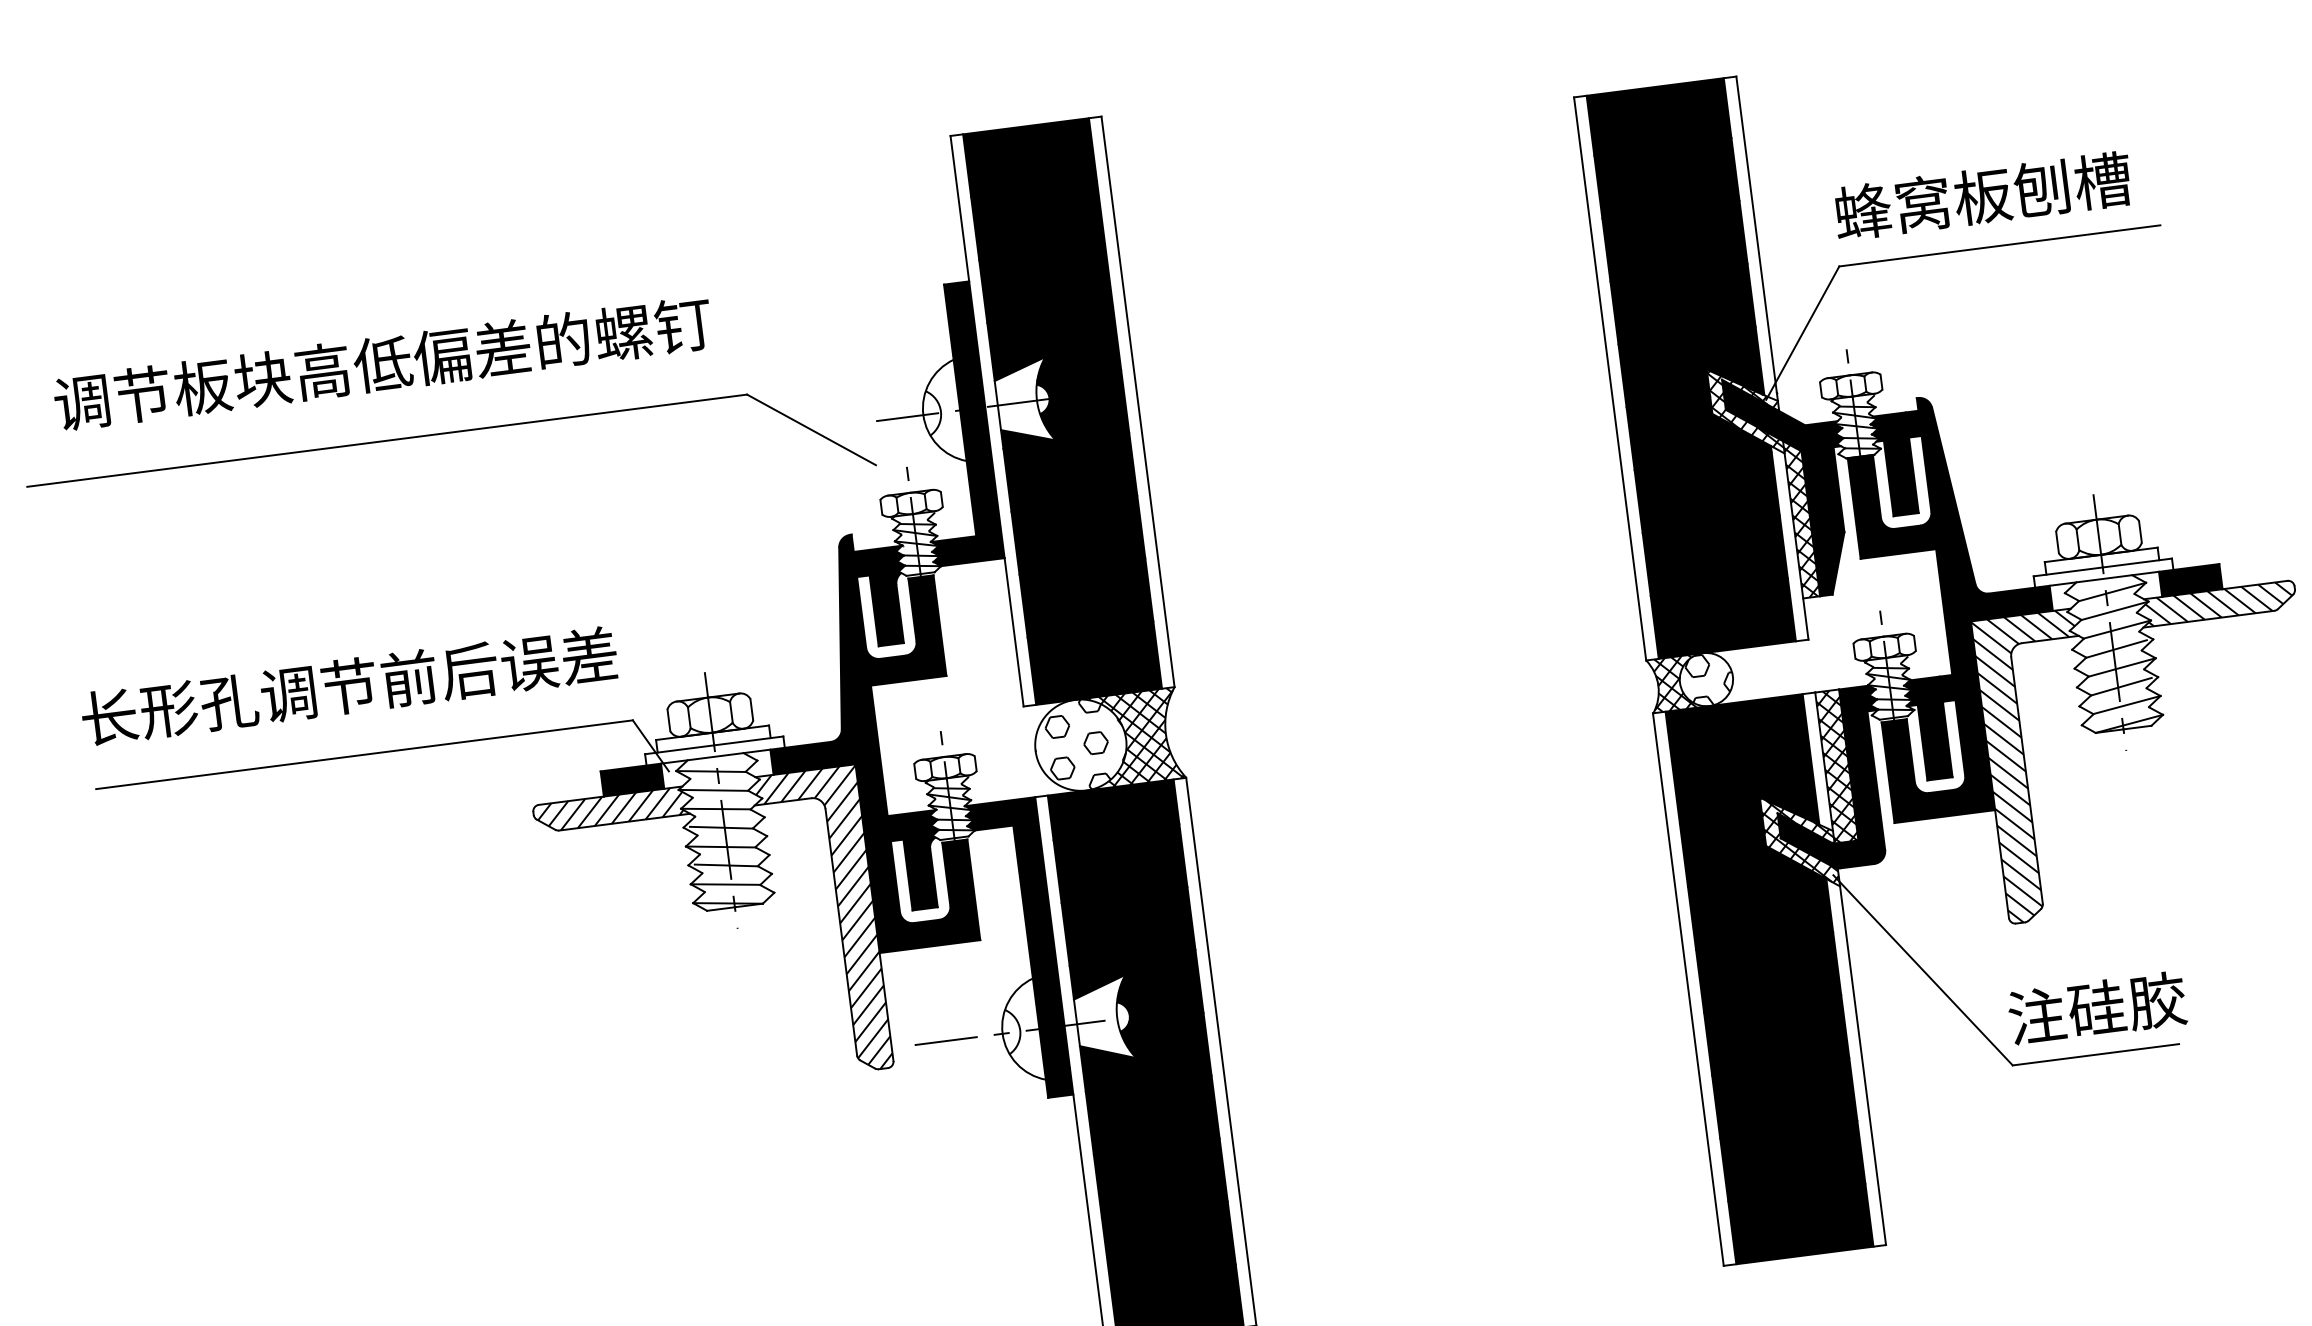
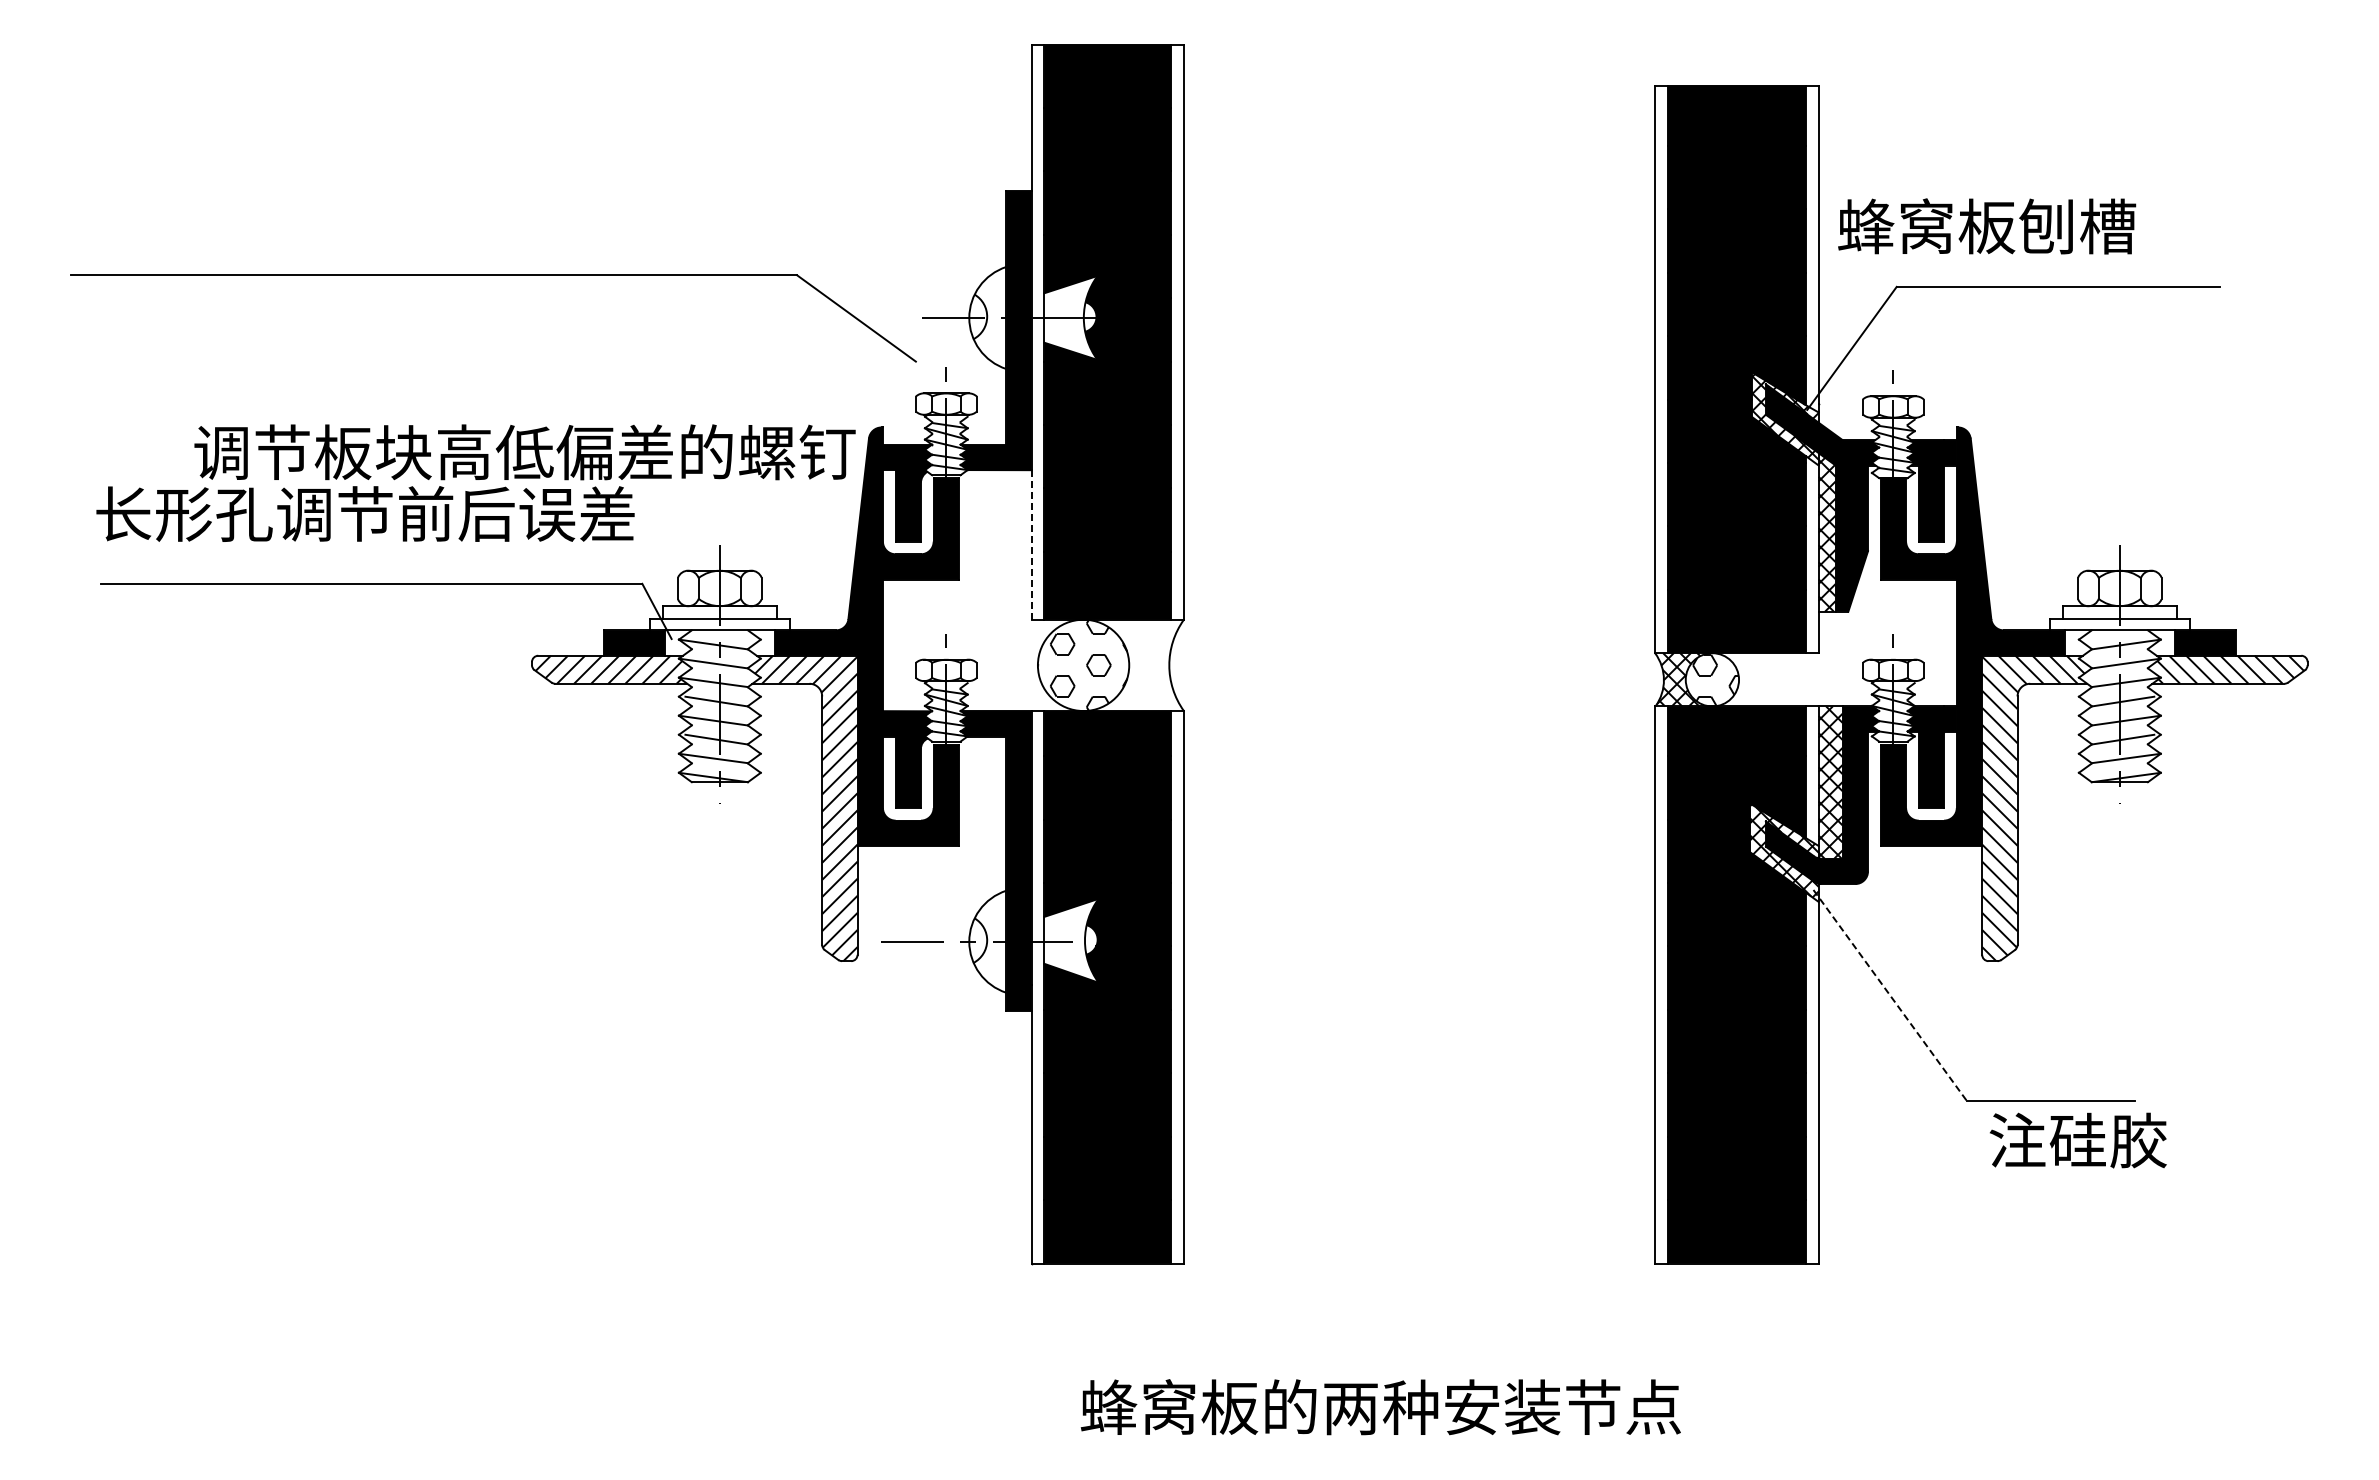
text: (1983, 196) -> (1987, 226), moved
text: (382, 363) -> (524, 452), moved
line: (1013, 631) -> (1031, 544), solid -> dashed
hatch: (1132, 738) -> (1135, 665), removed
line: (1923, 970) -> (1890, 995), solid -> dashed
text: (2096, 1008) -> (2077, 1140), moved

